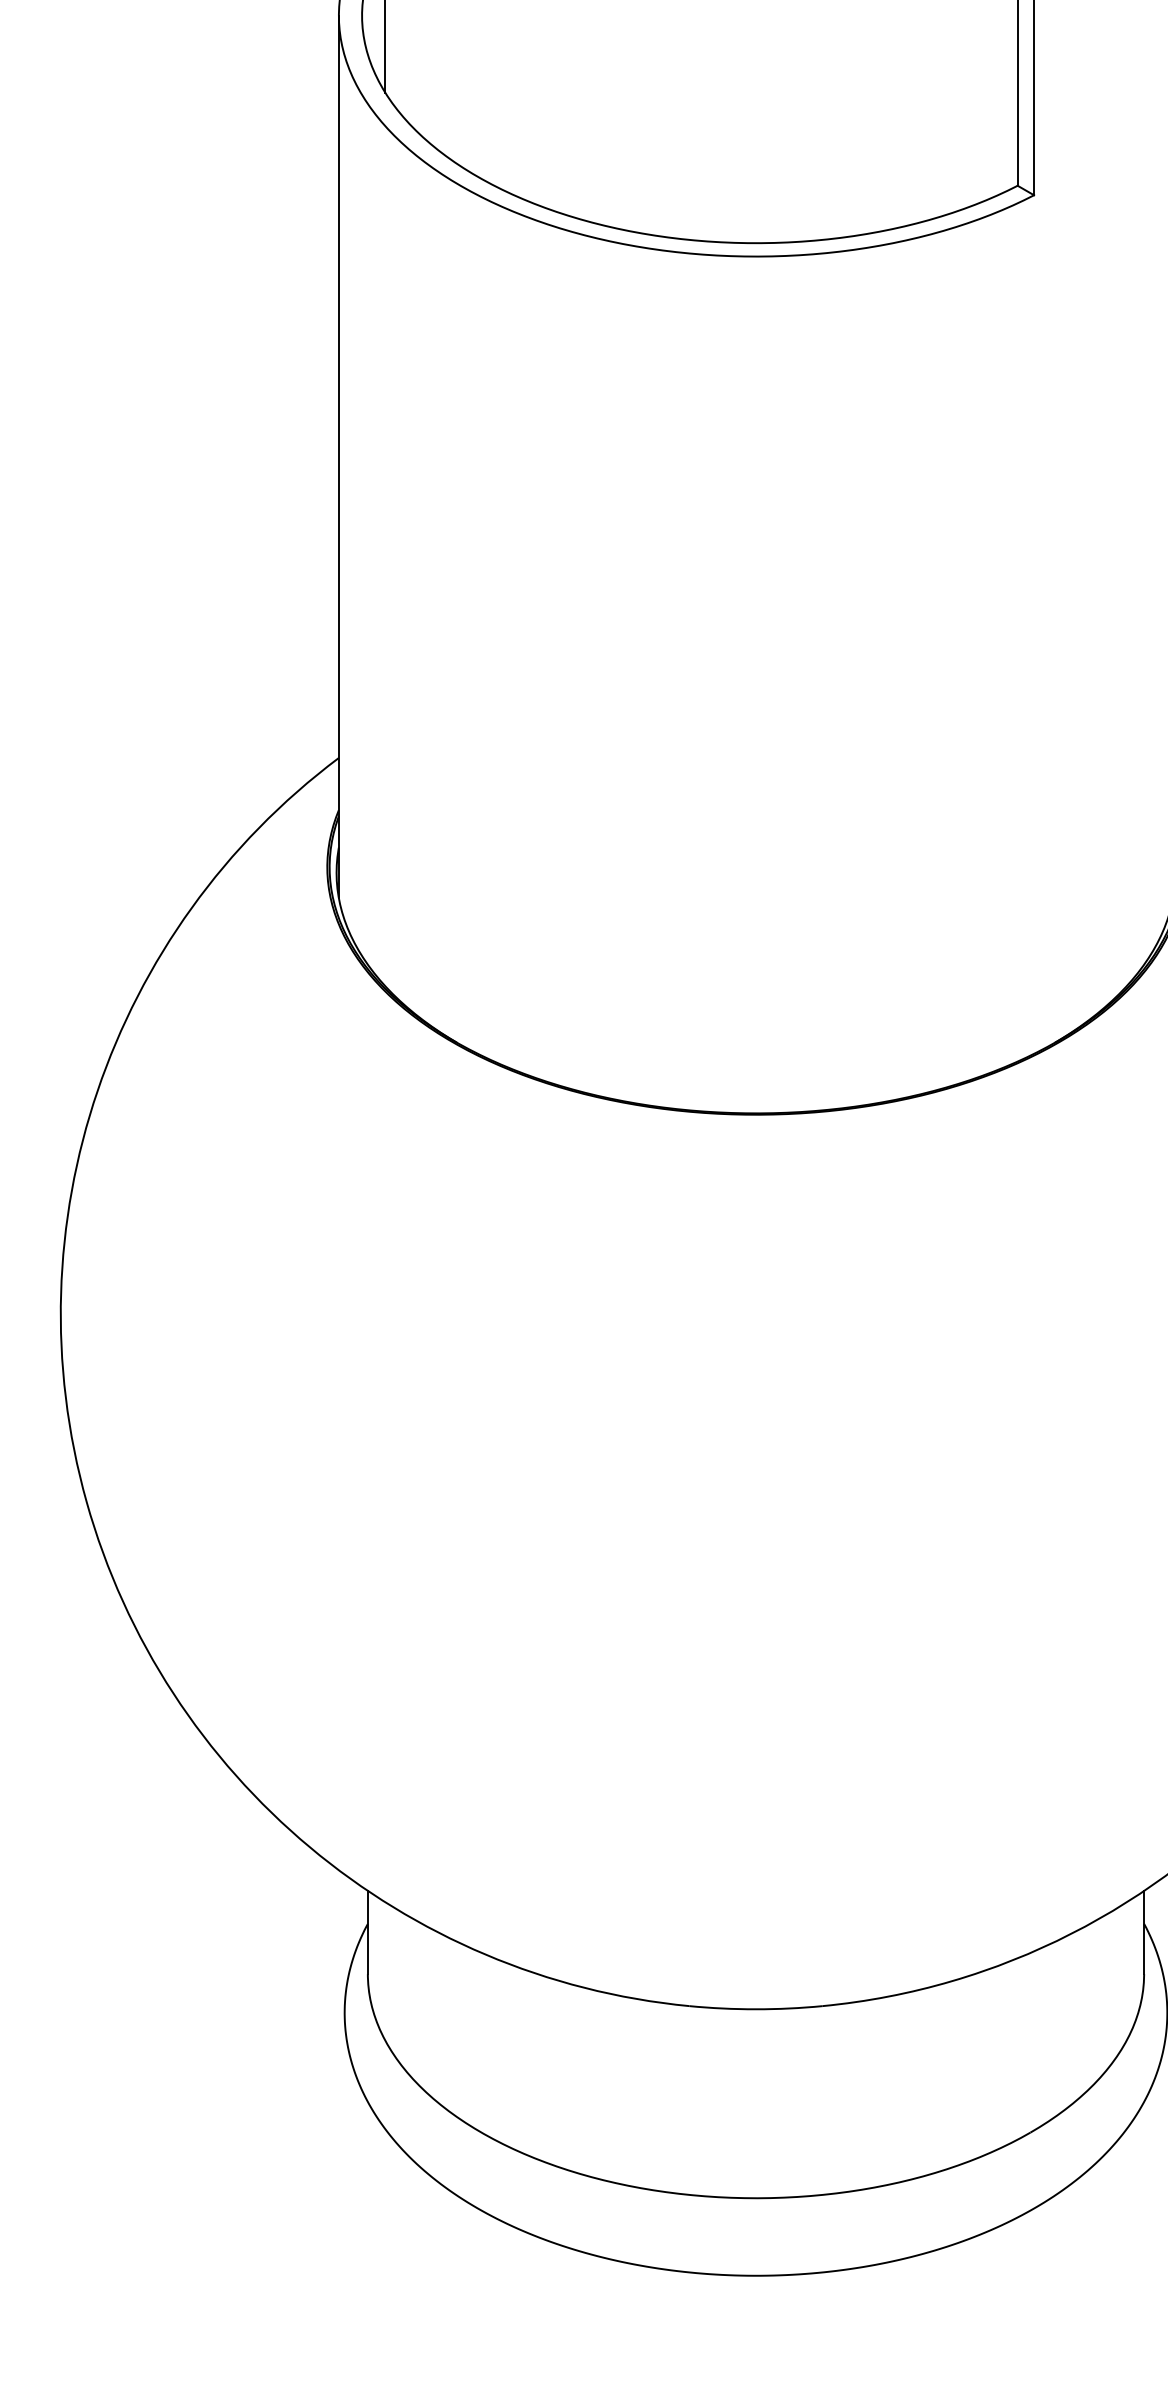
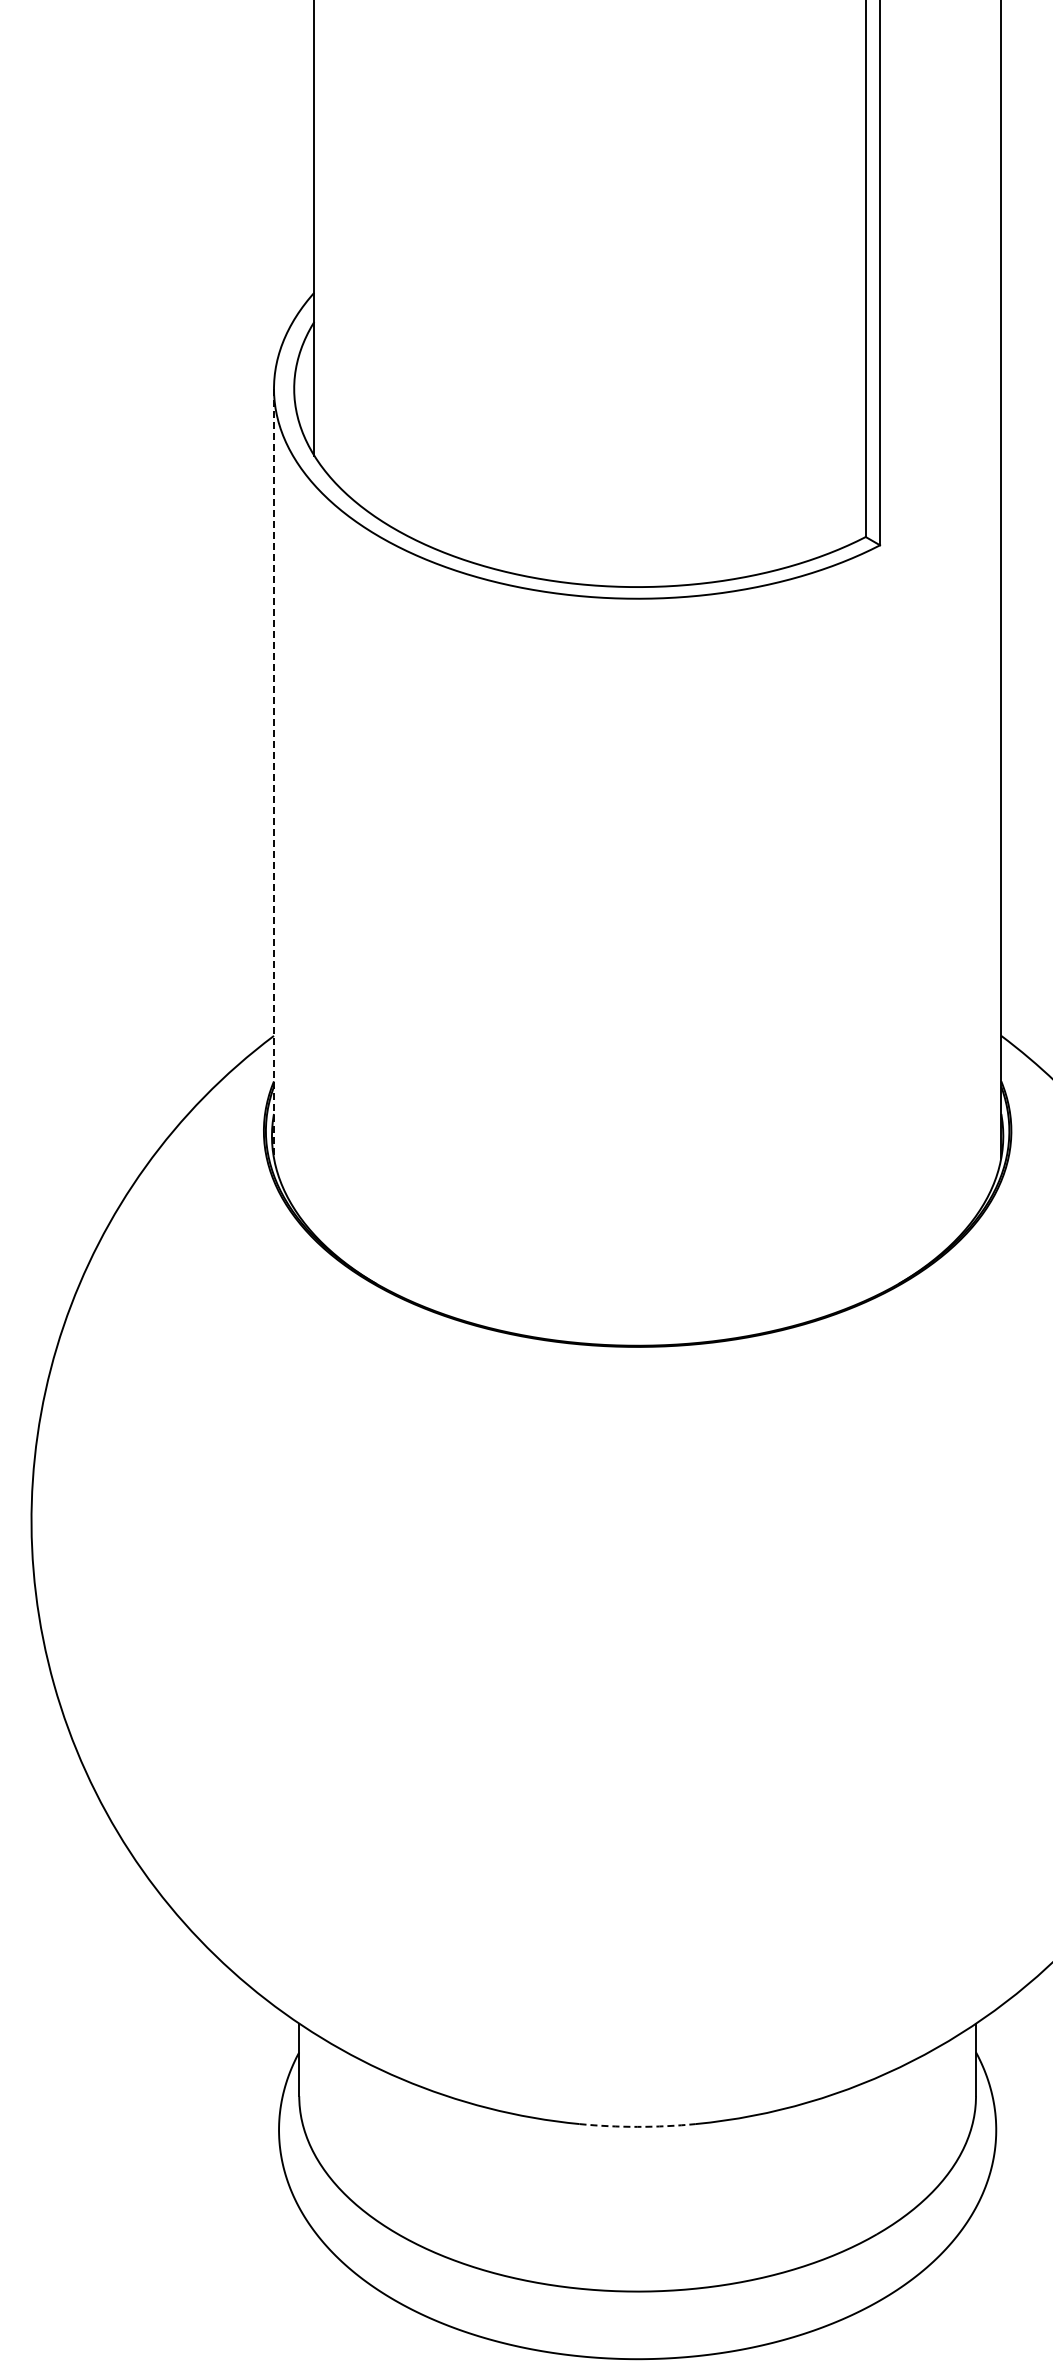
line: (338, 456) -> (273, 773), solid -> dashed
arc: (755, 2008) -> (637, 2126), solid -> dashed

